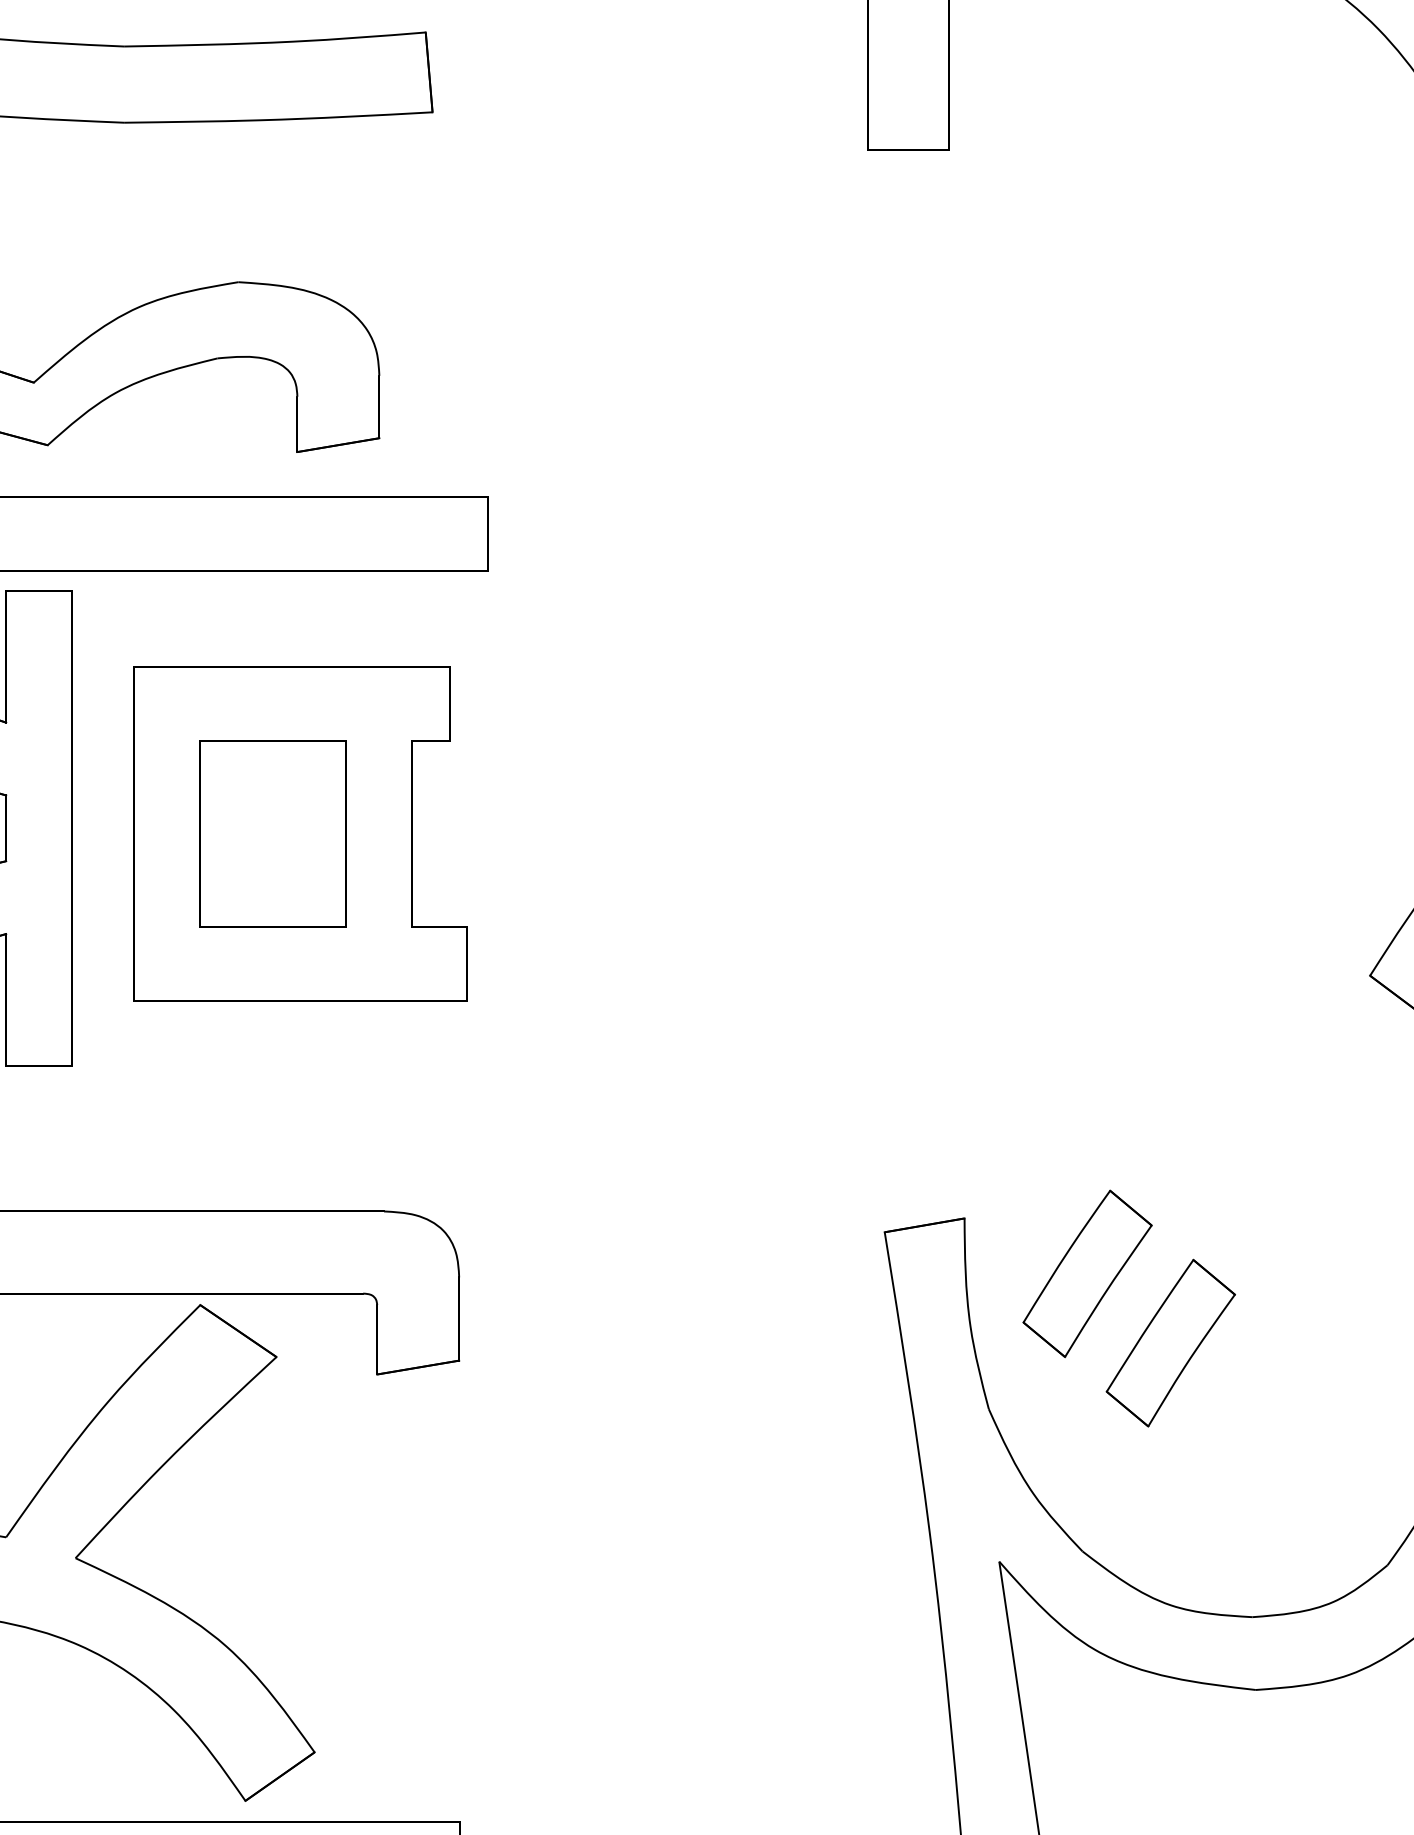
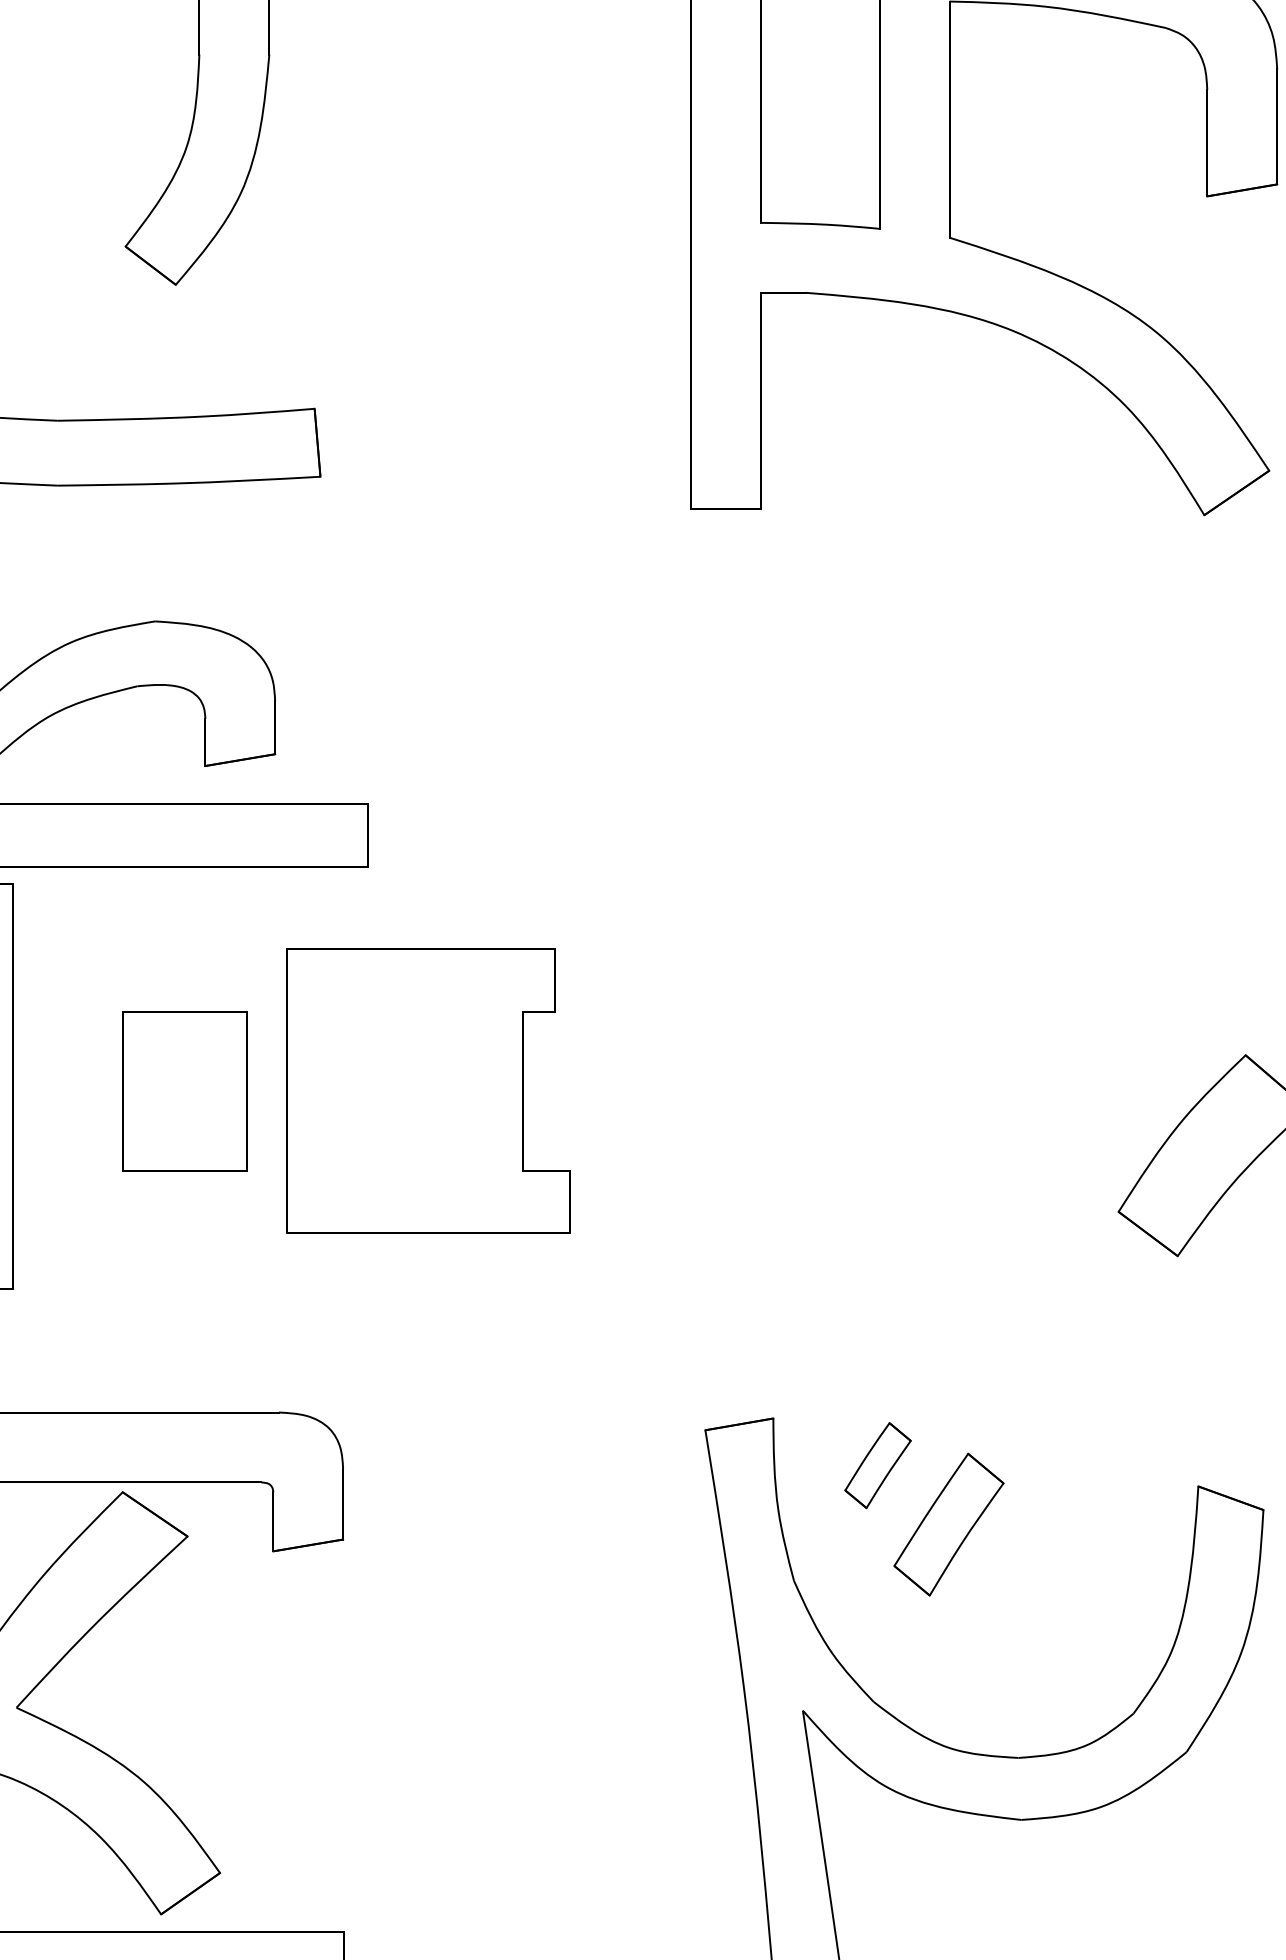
part: (301, 833) -> (428, 1090), moved
part: (1086, 1273) -> (877, 1465), size x0.6

